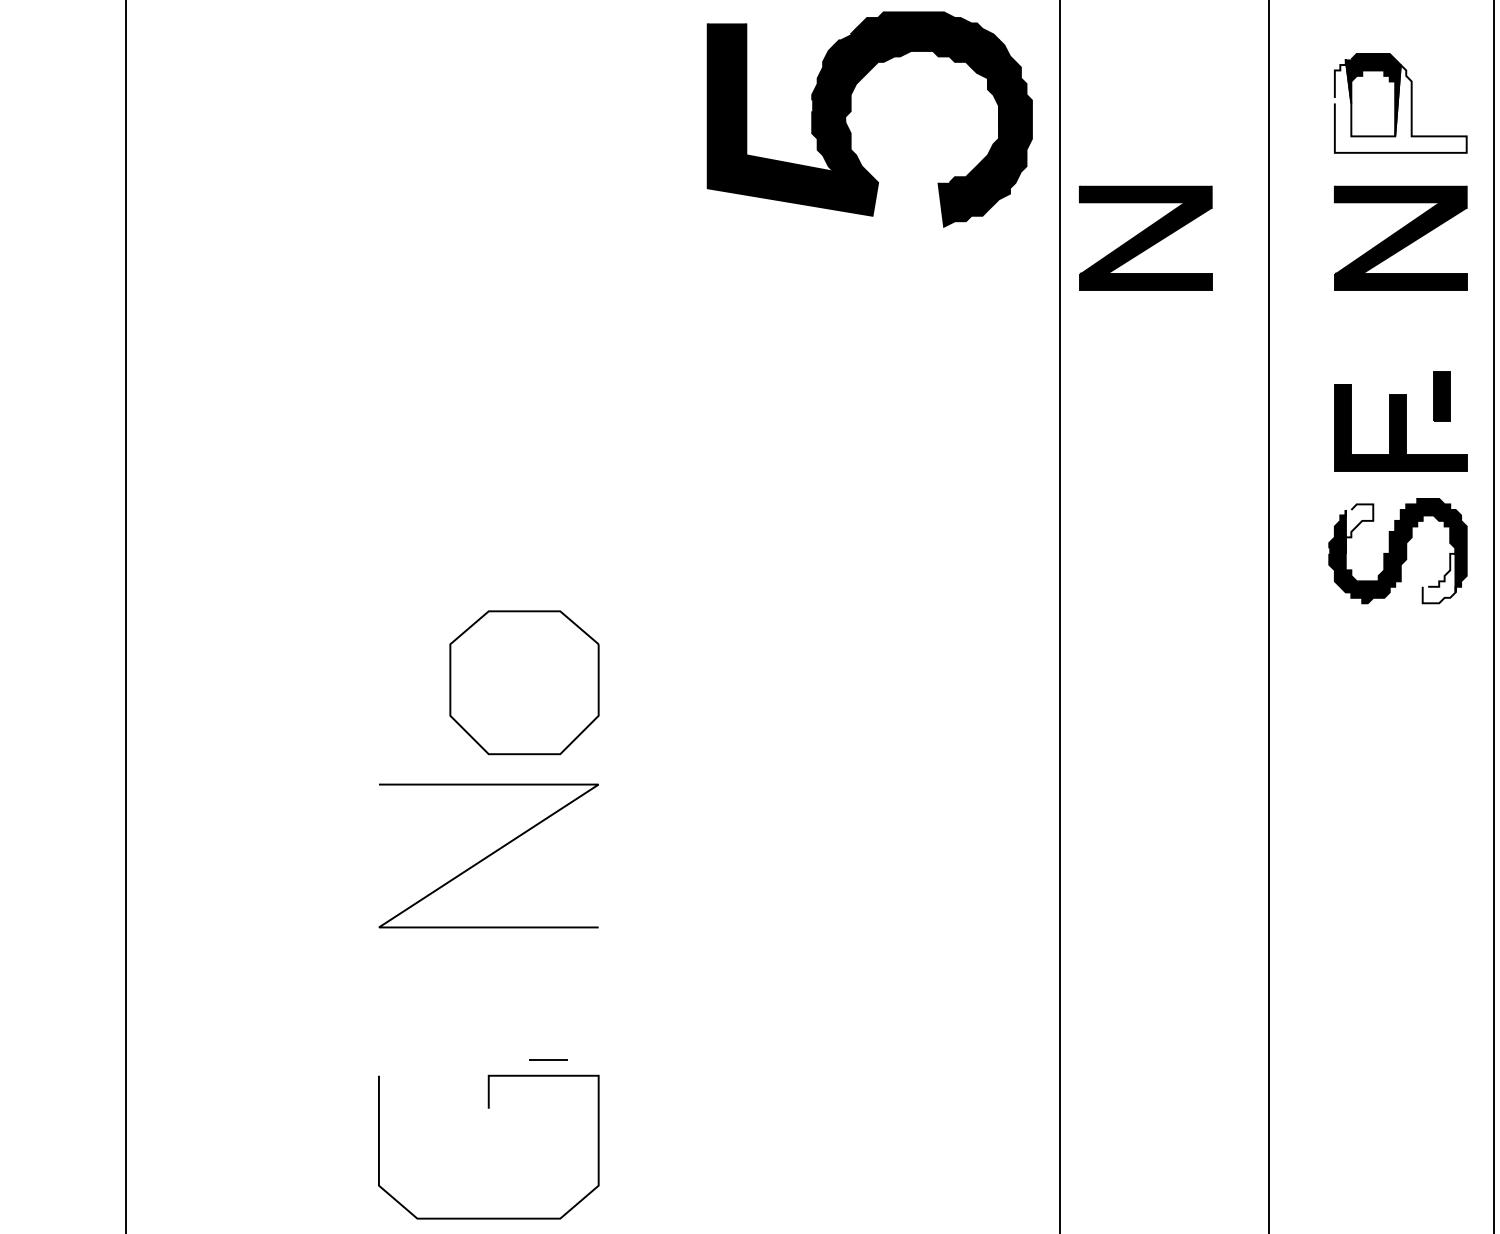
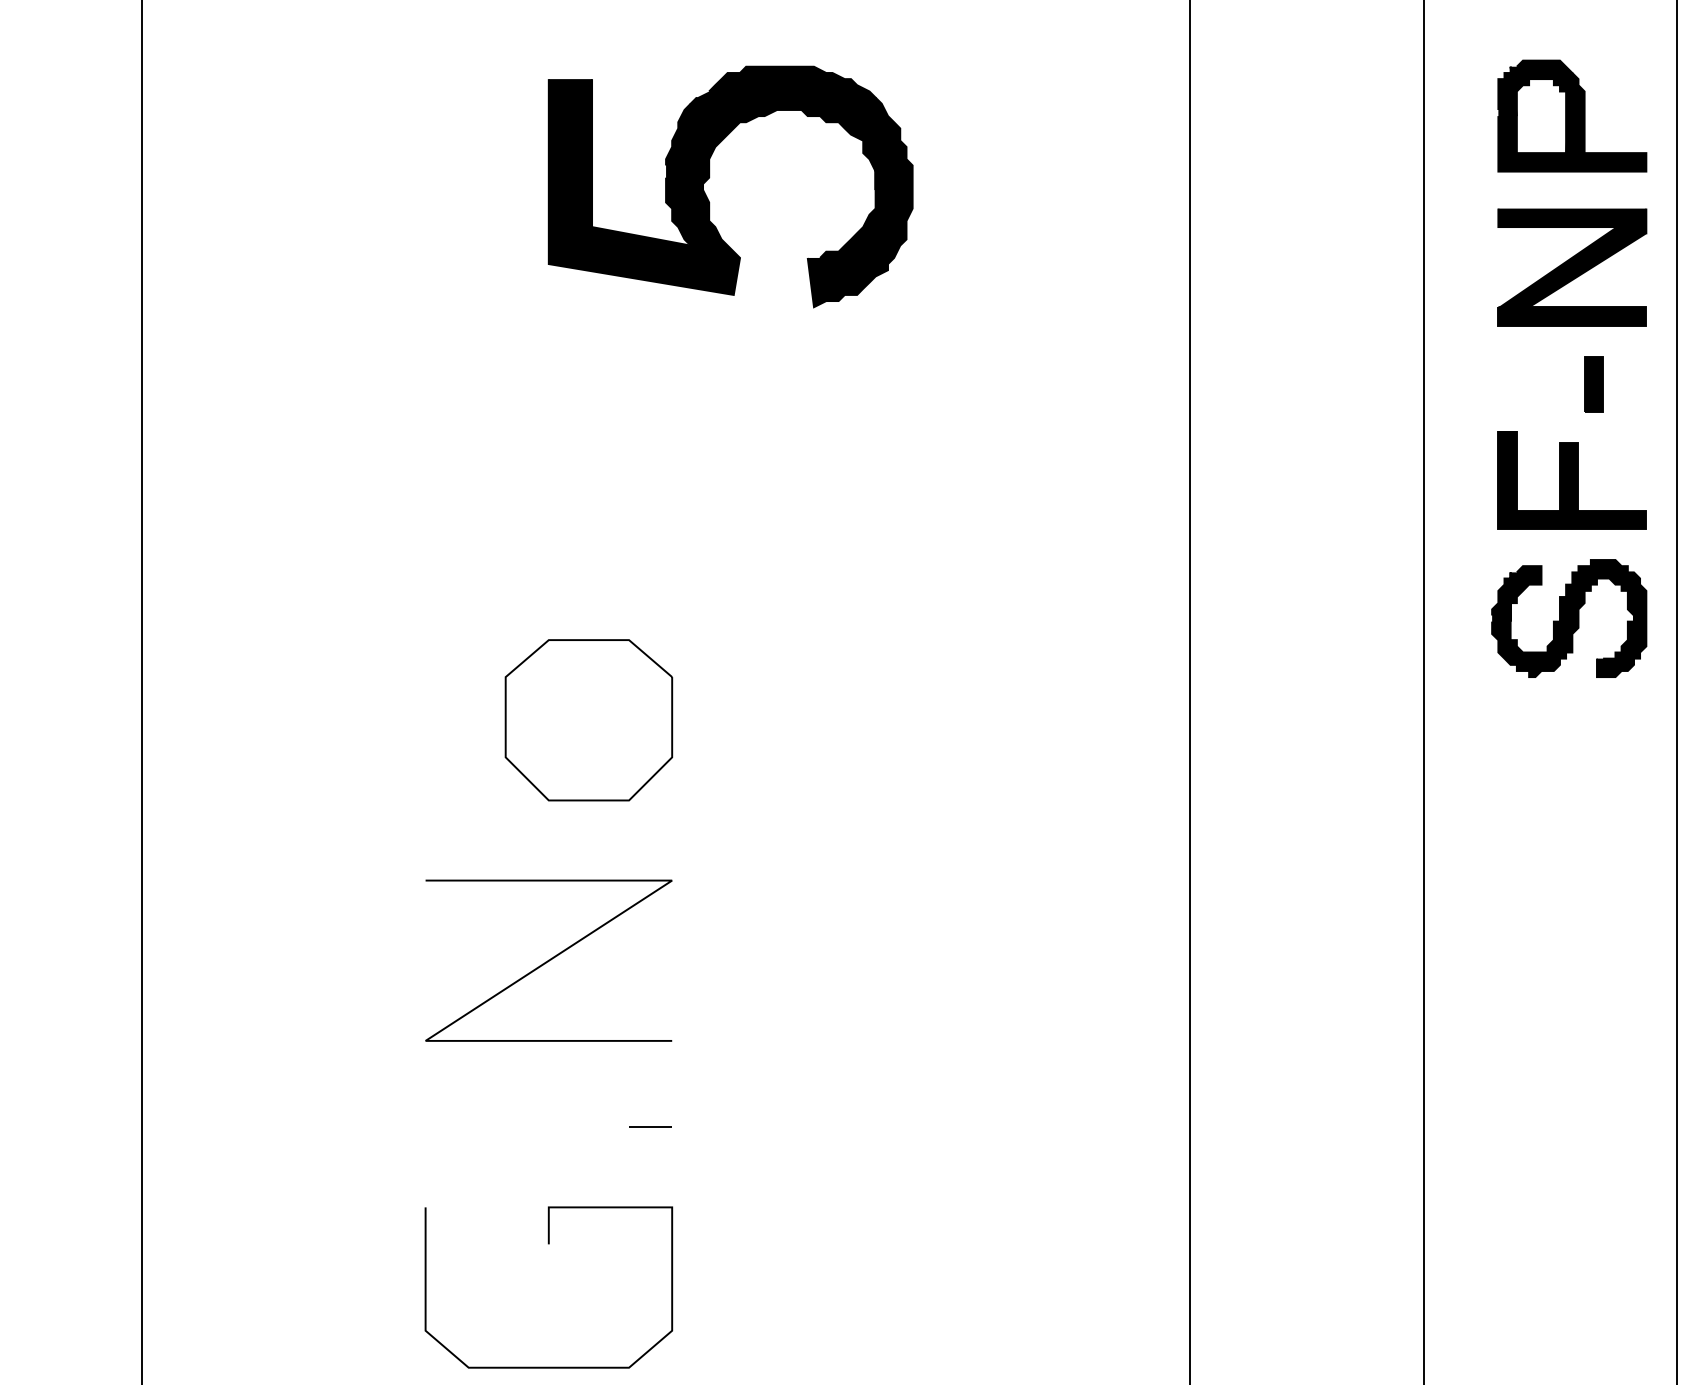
fill: (1400, 105) -> (1572, 118), added
part: (851, 111) -> (710, 177), moved
part: (1145, 237) -> (1285, 266), removed
part: (1441, 396) -> (1593, 384), moved
fill: (1359, 528) -> (1526, 593), added
fill: (1438, 575) -> (1614, 645), added
part: (524, 682) -> (588, 719), moved
line: (548, 1059) -> (650, 1126), moved

